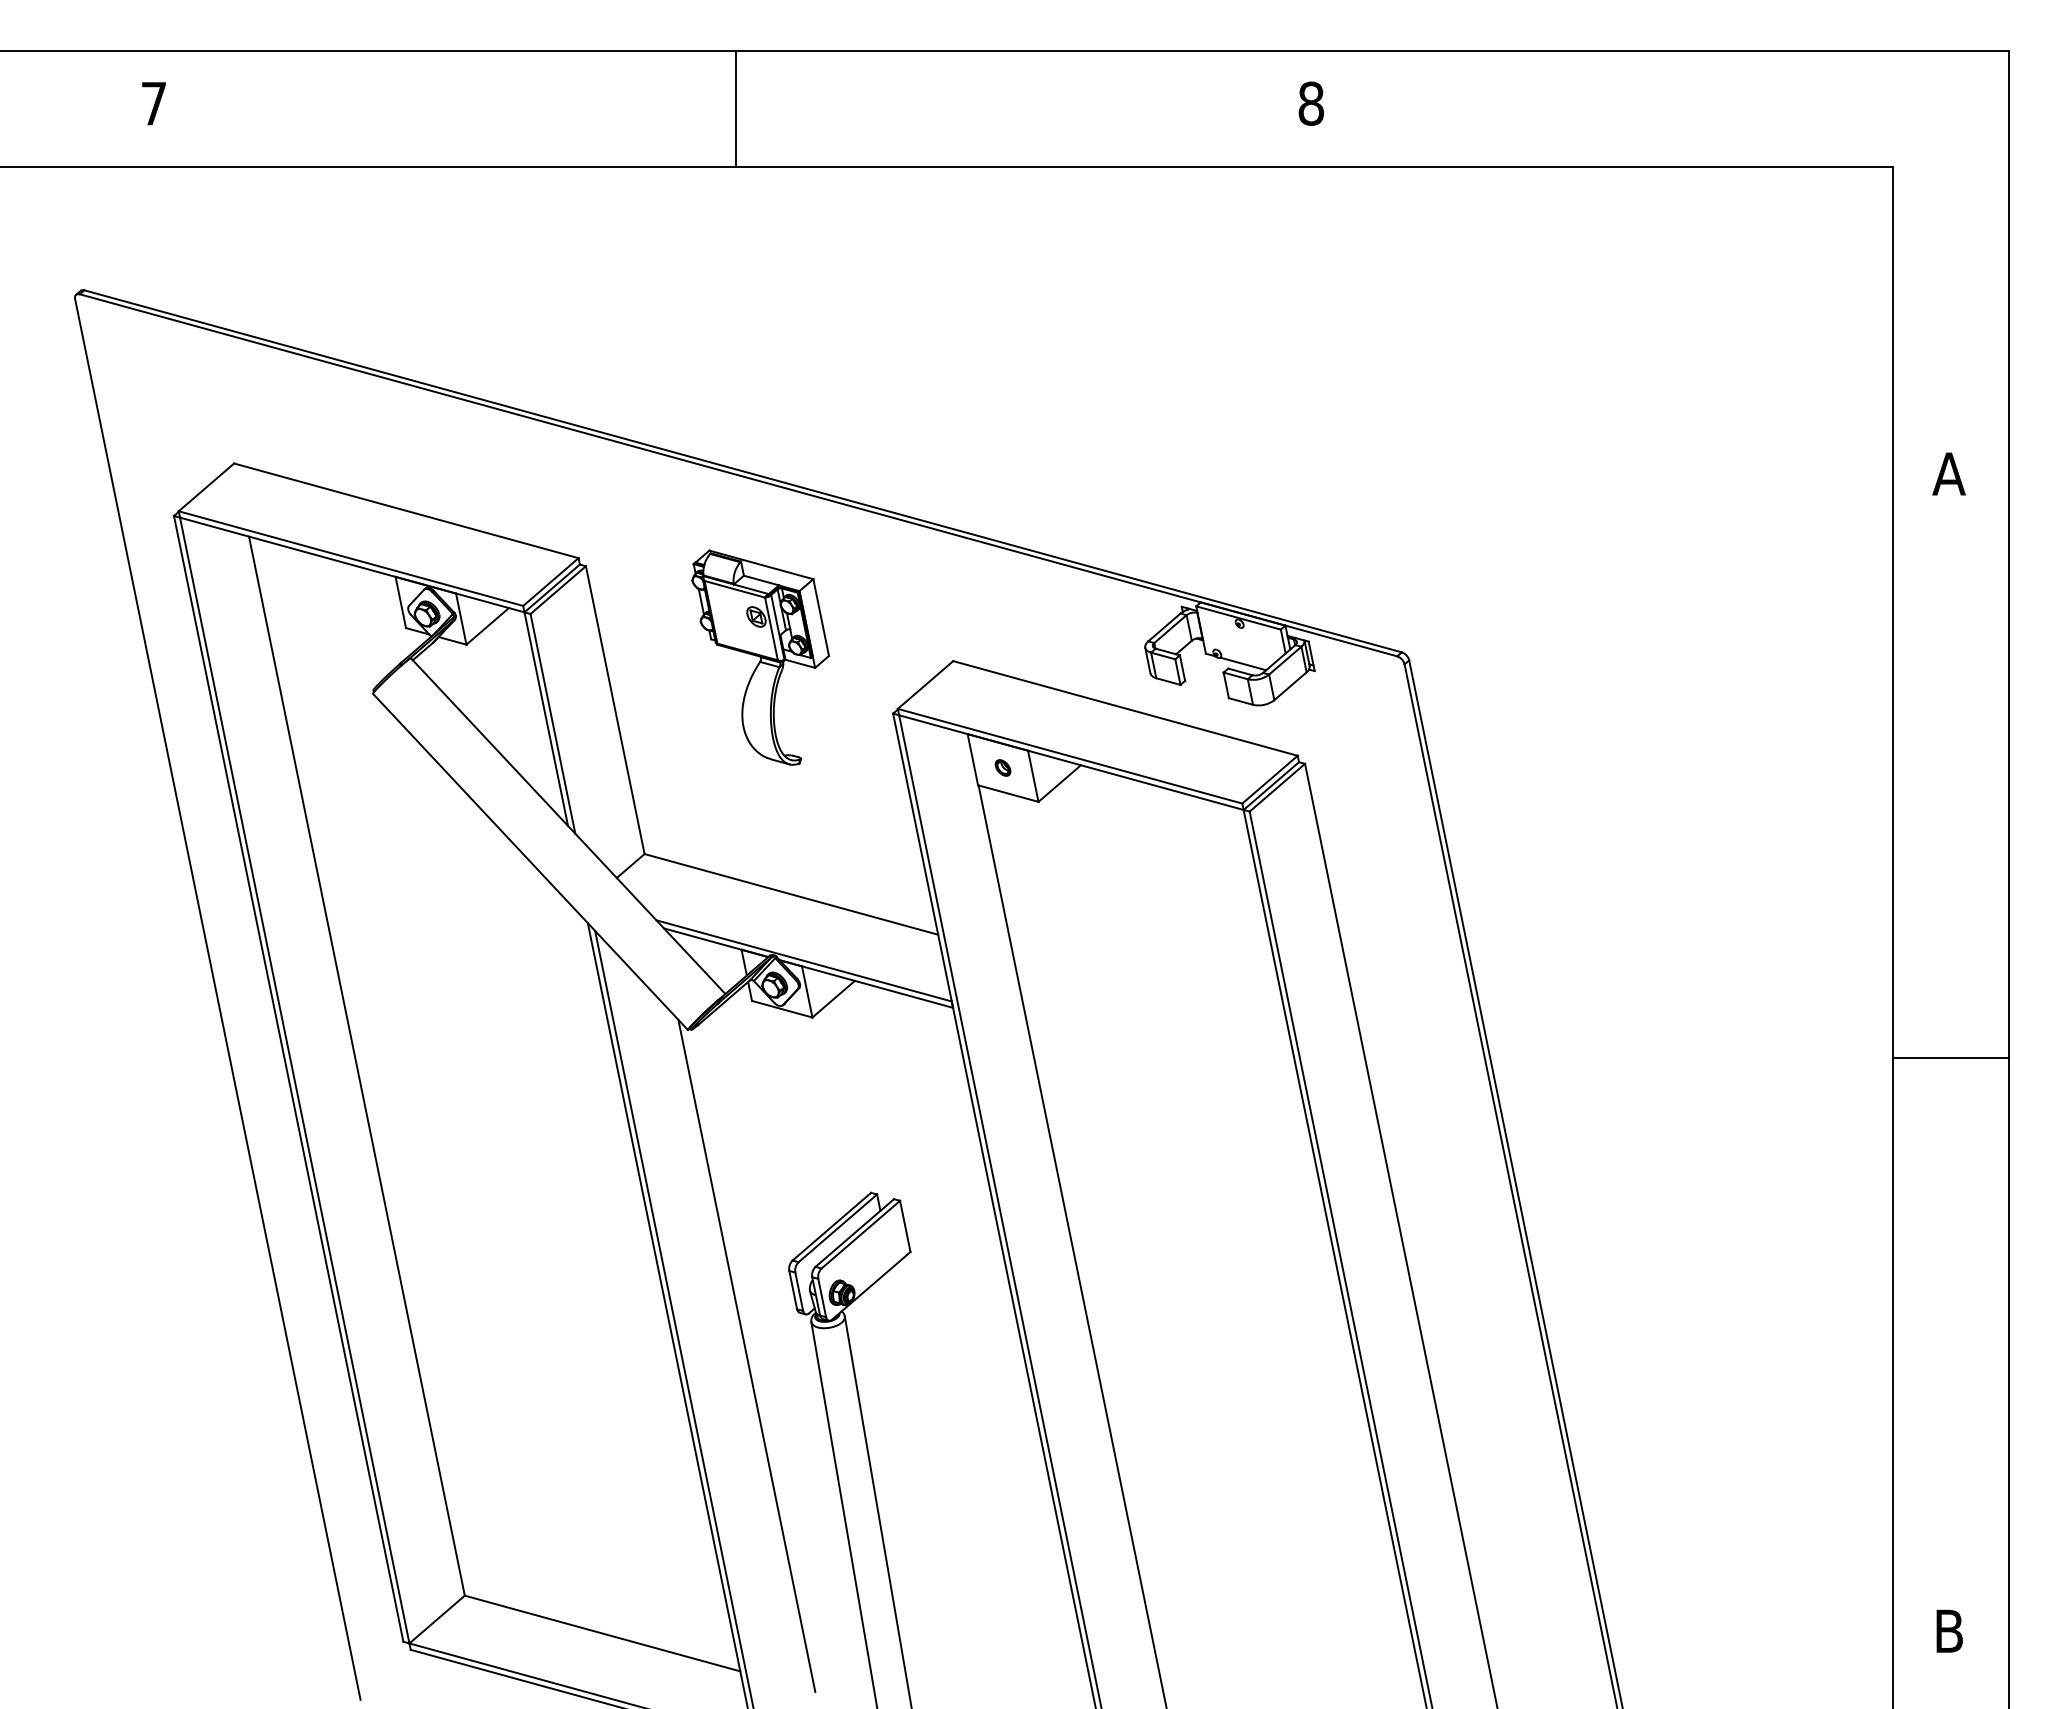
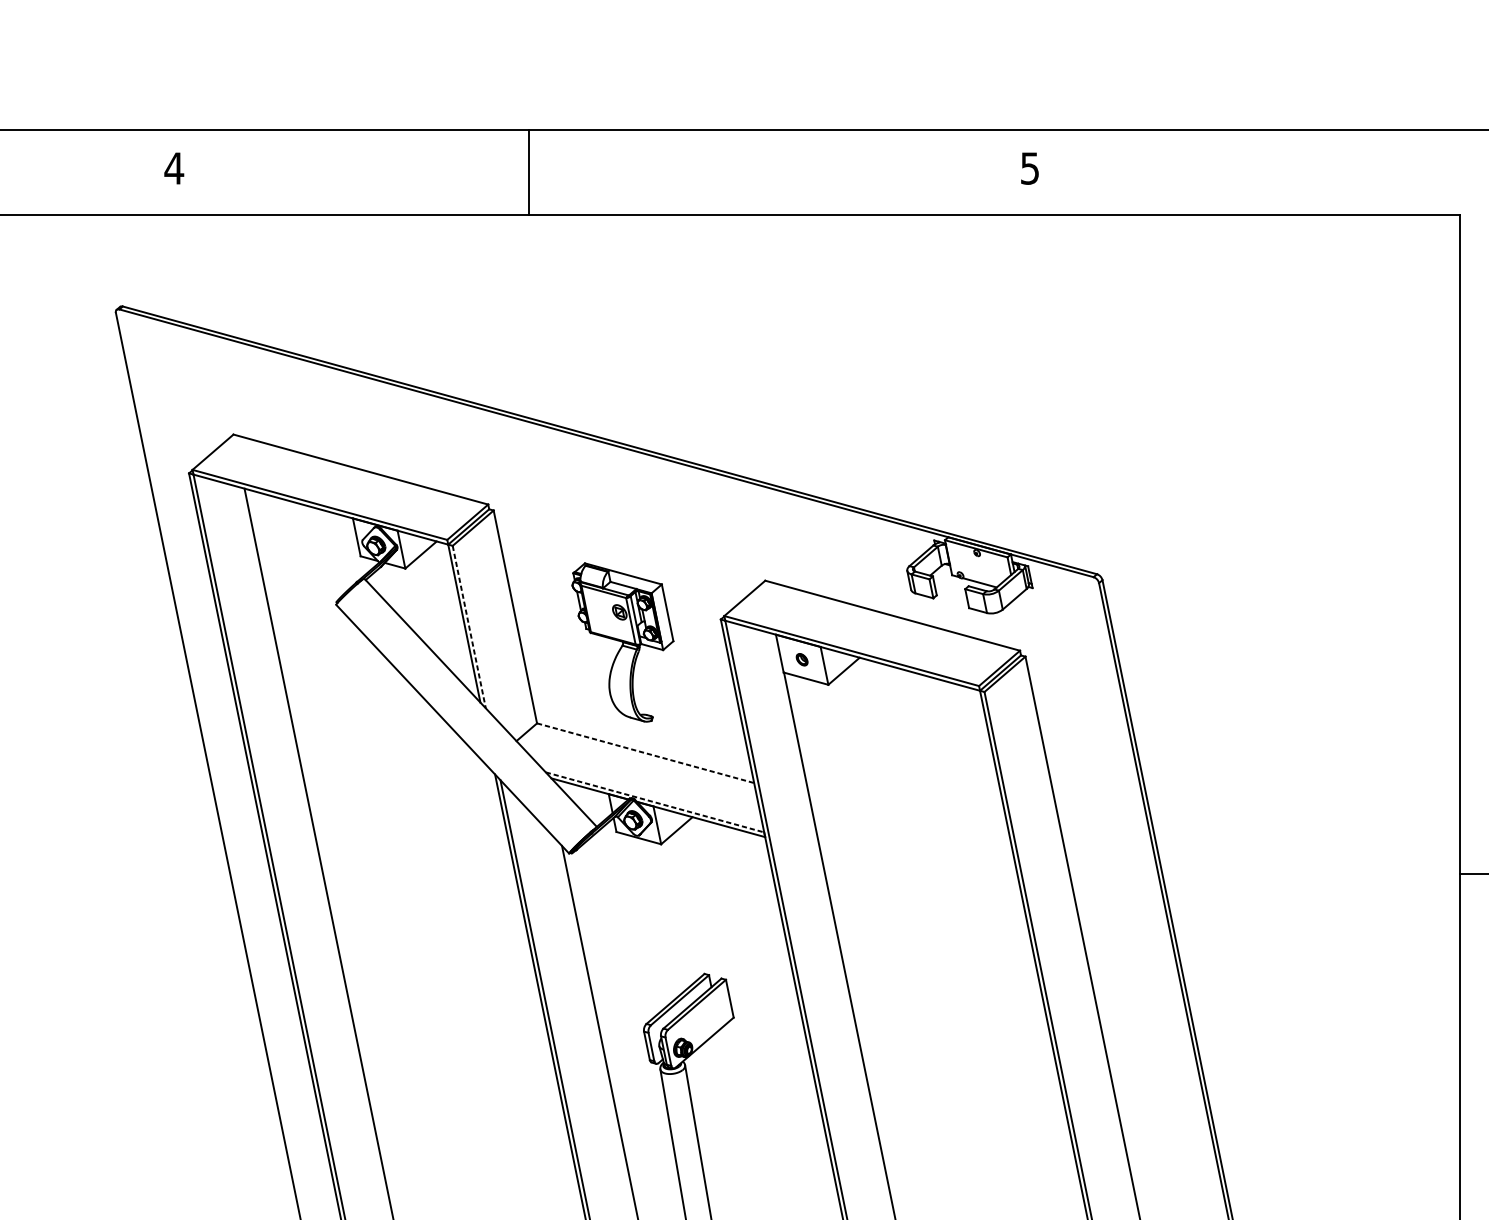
text: (153, 103) -> (173, 168), 7 -> 4
text: (1310, 103) -> (1029, 168), 8 -> 5
line: (735, 109) -> (528, 172), moved
part: (760, 657) -> (622, 642), moved
line: (553, 724) -> (469, 627), solid -> dashed
line: (791, 894) -> (645, 753), solid -> dashed
line: (804, 961) -> (655, 802), solid -> dashed

